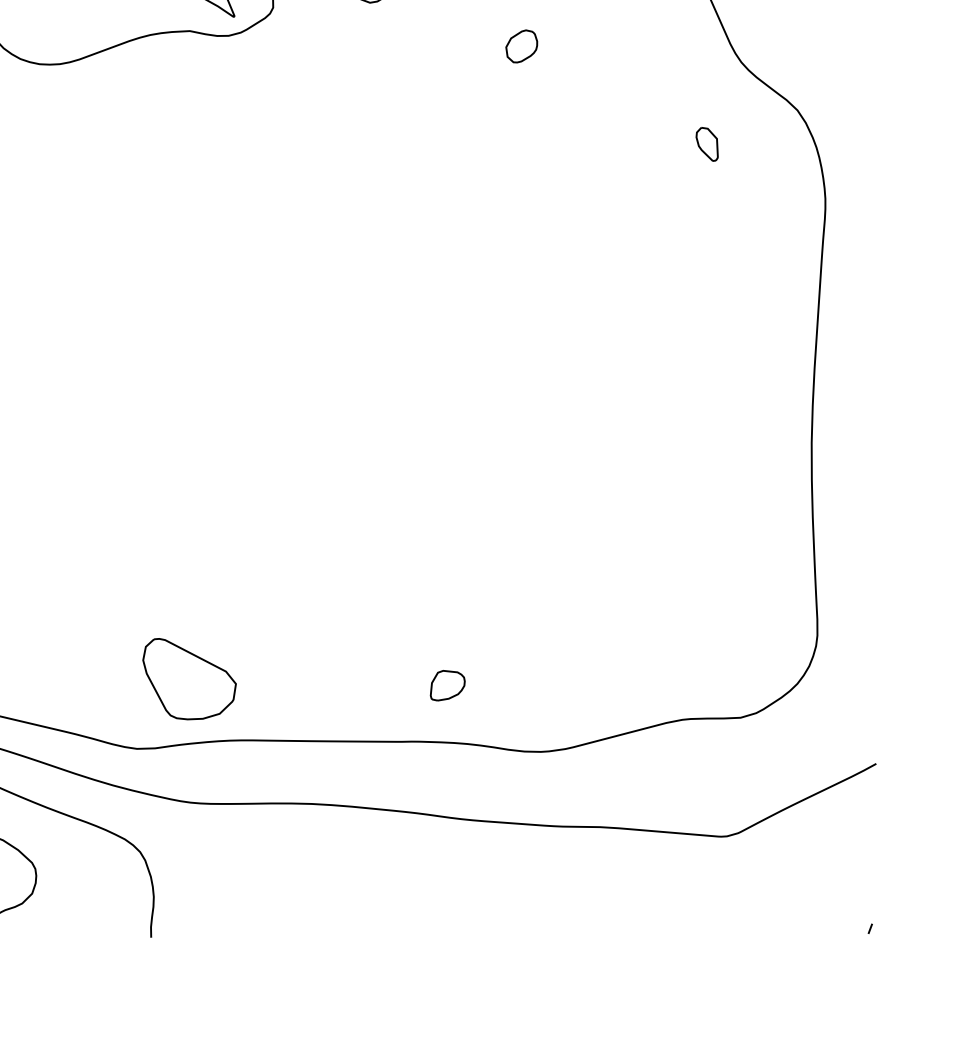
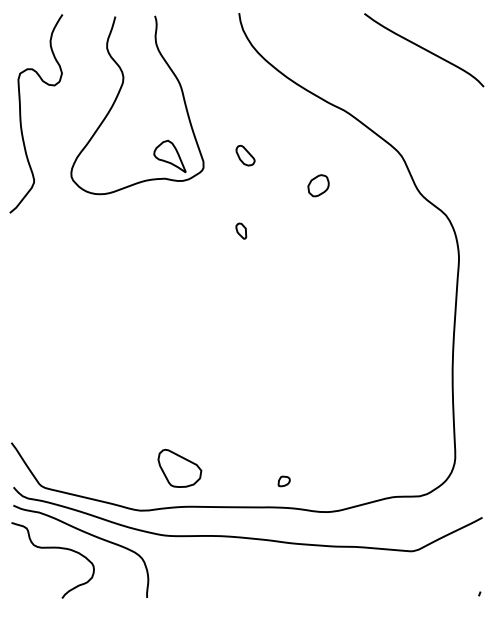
part: (521, 45) -> (318, 185), size x1.43
part: (707, 143) -> (241, 230), moved
part: (188, 679) -> (179, 468), moved
part: (446, 685) -> (283, 481), size x0.71

